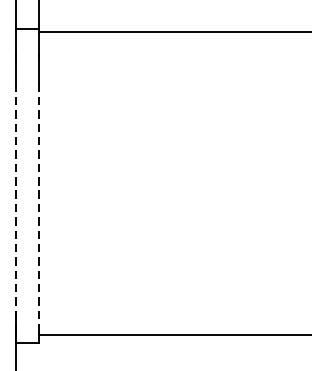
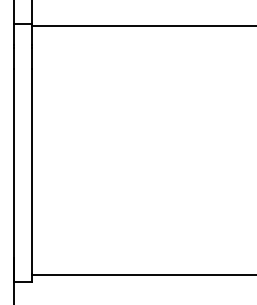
line: (16, 208) -> (13, 171), dashed -> solid
line: (38, 208) -> (31, 171), dashed -> solid

